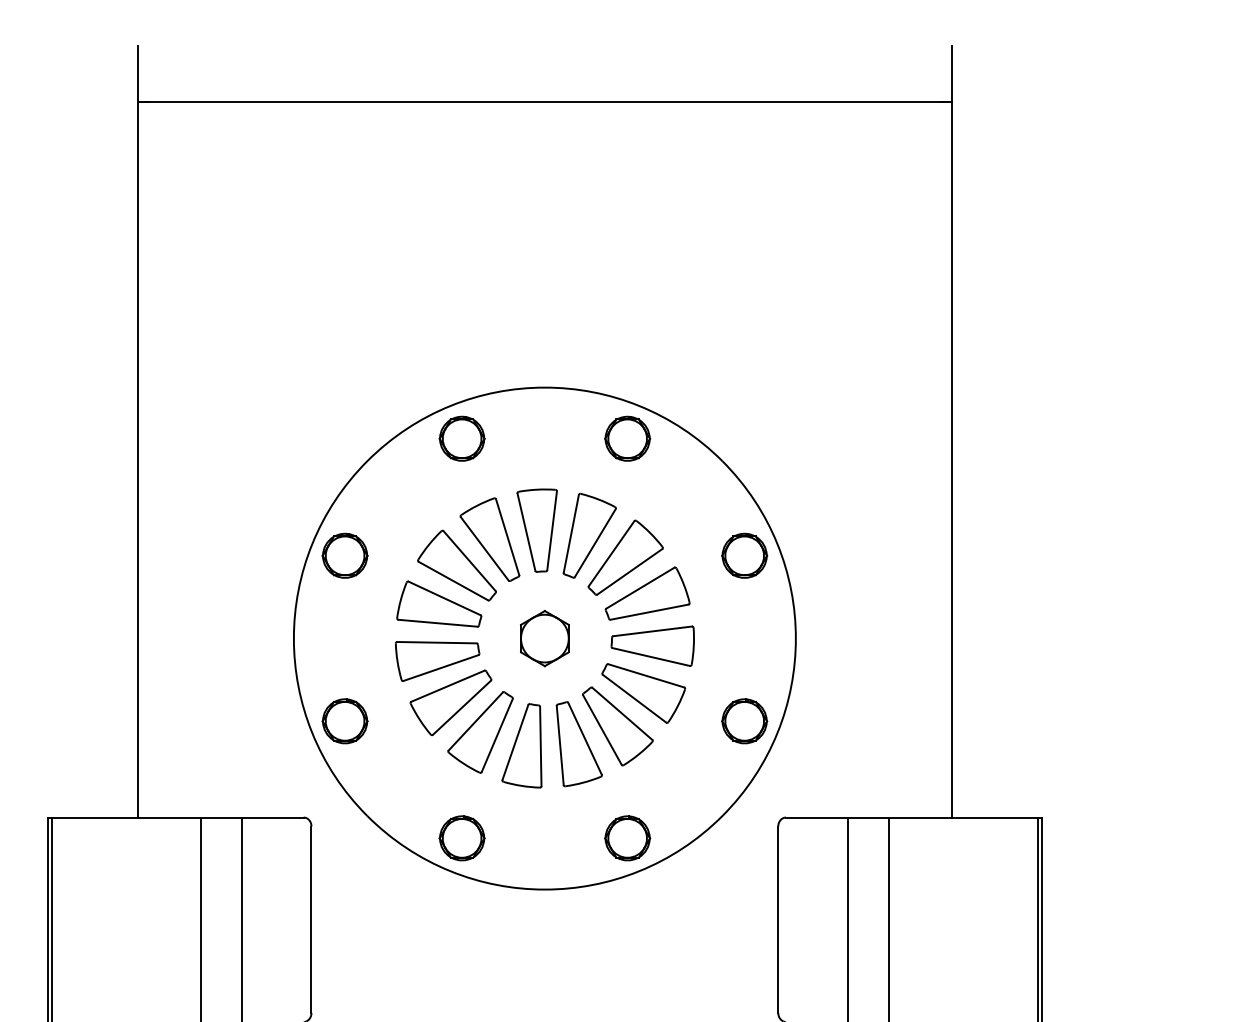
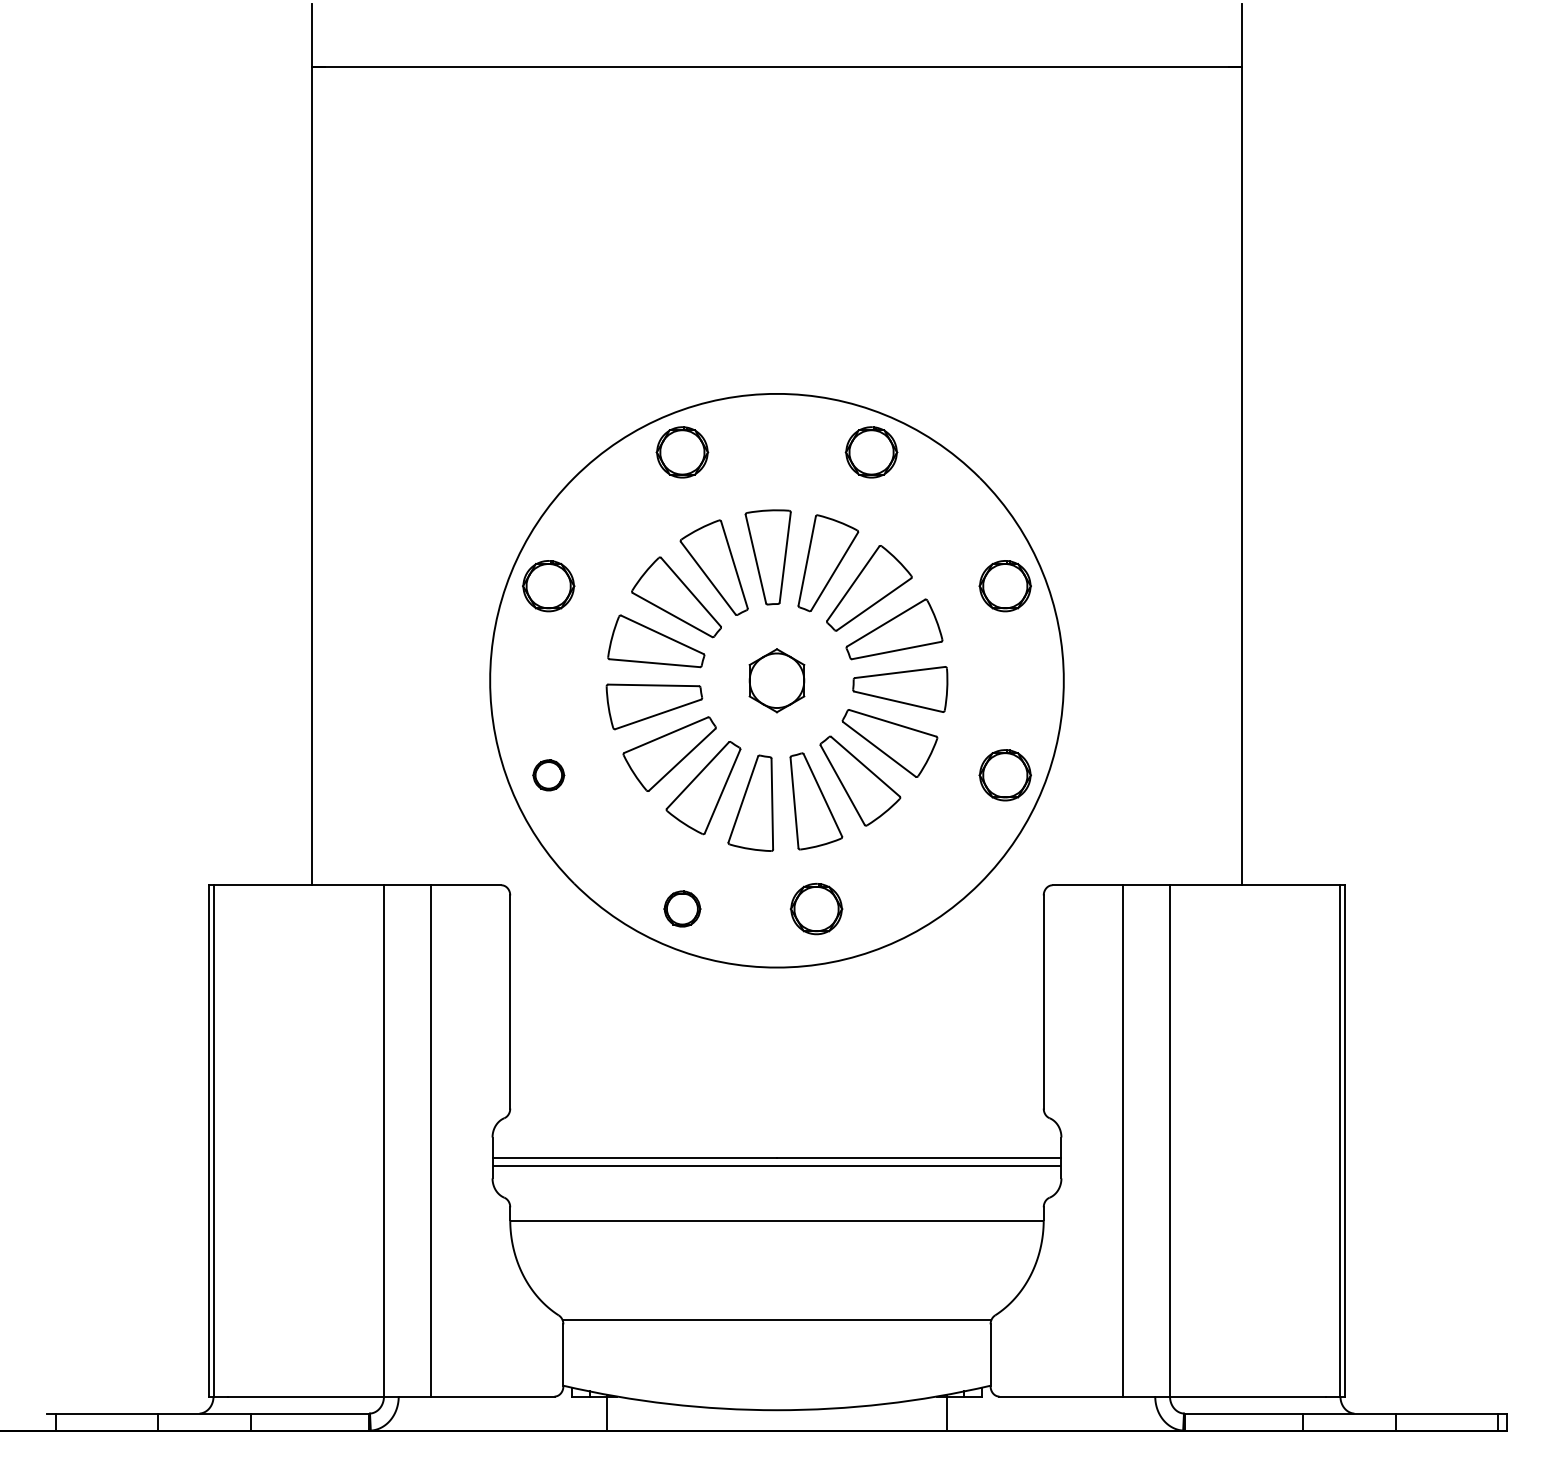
part: (344, 721) -> (548, 775), size x0.6
part: (462, 837) -> (682, 908), size x0.7
part: (627, 837) -> (816, 908), moved

